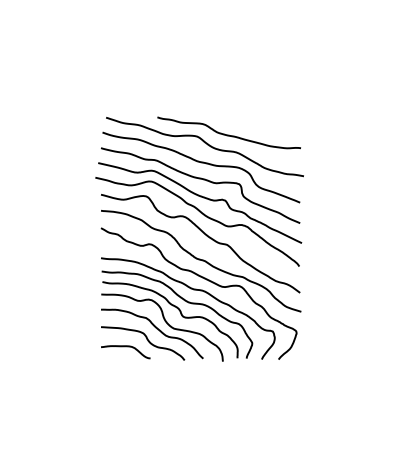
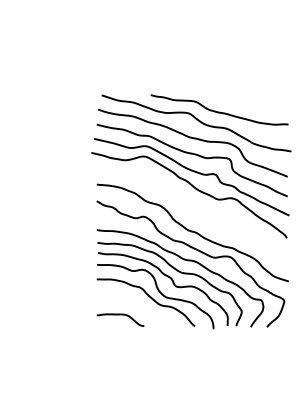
curve: (206, 236) -> (197, 209), removed
curve: (147, 341) -> (141, 309), removed

